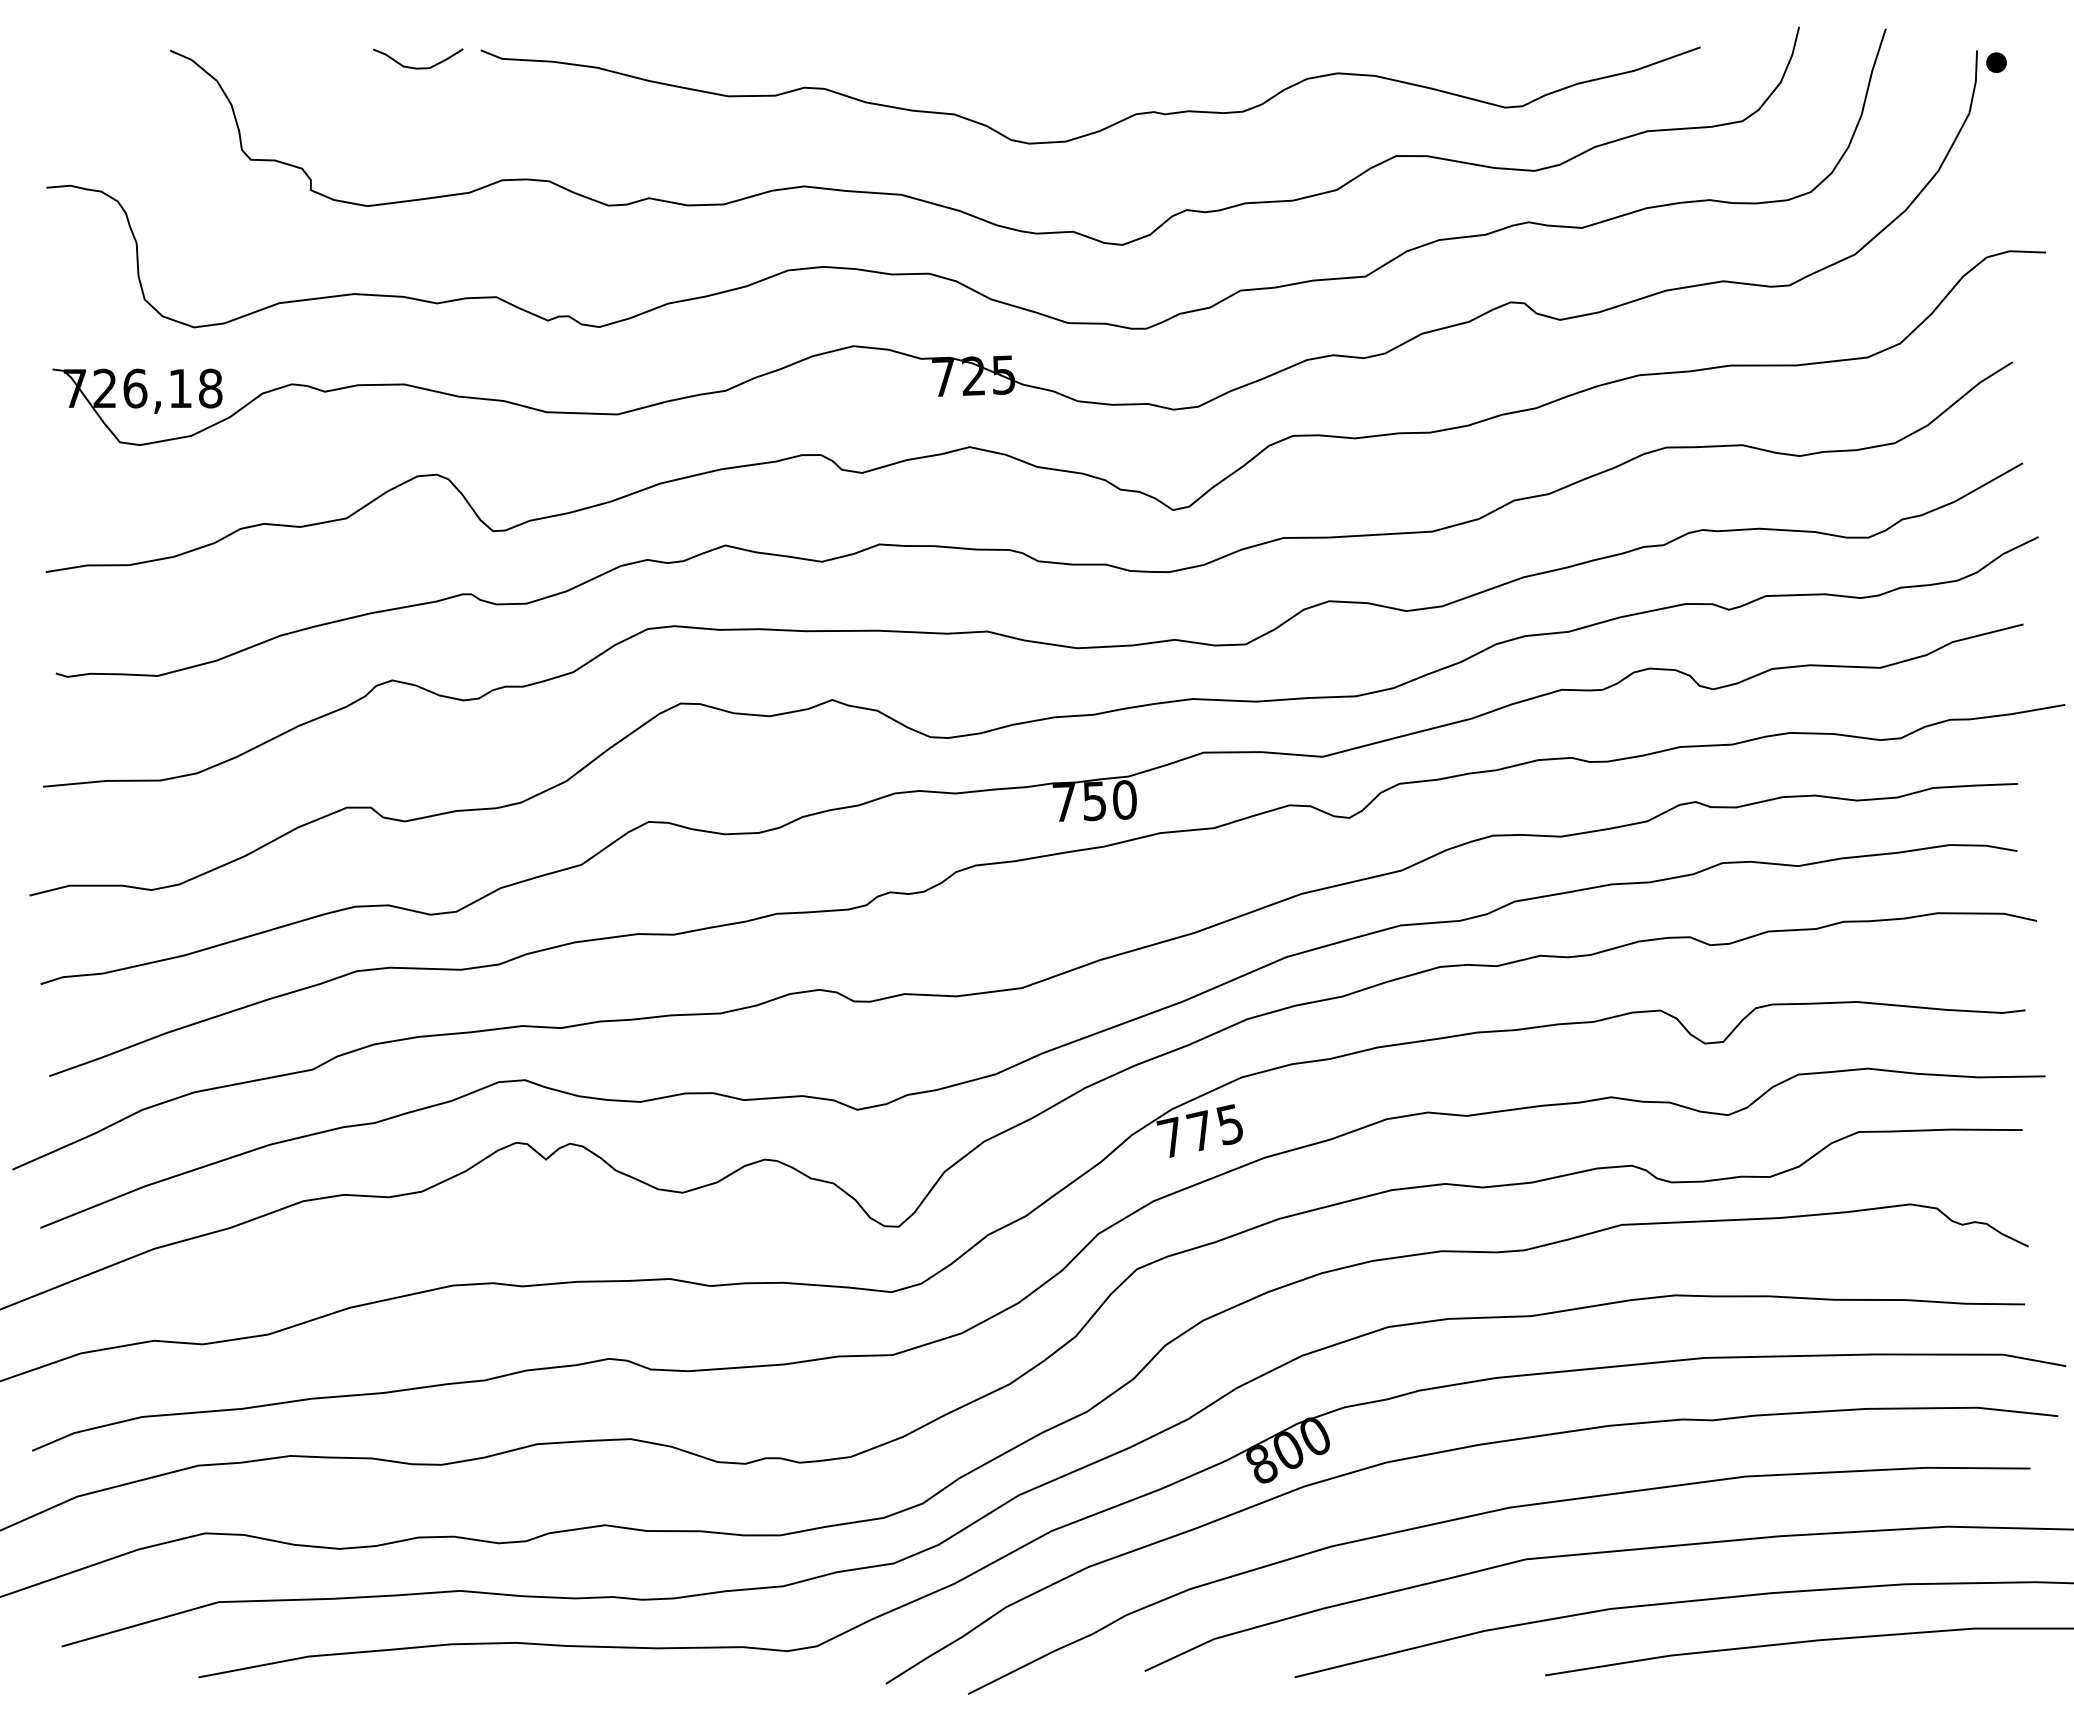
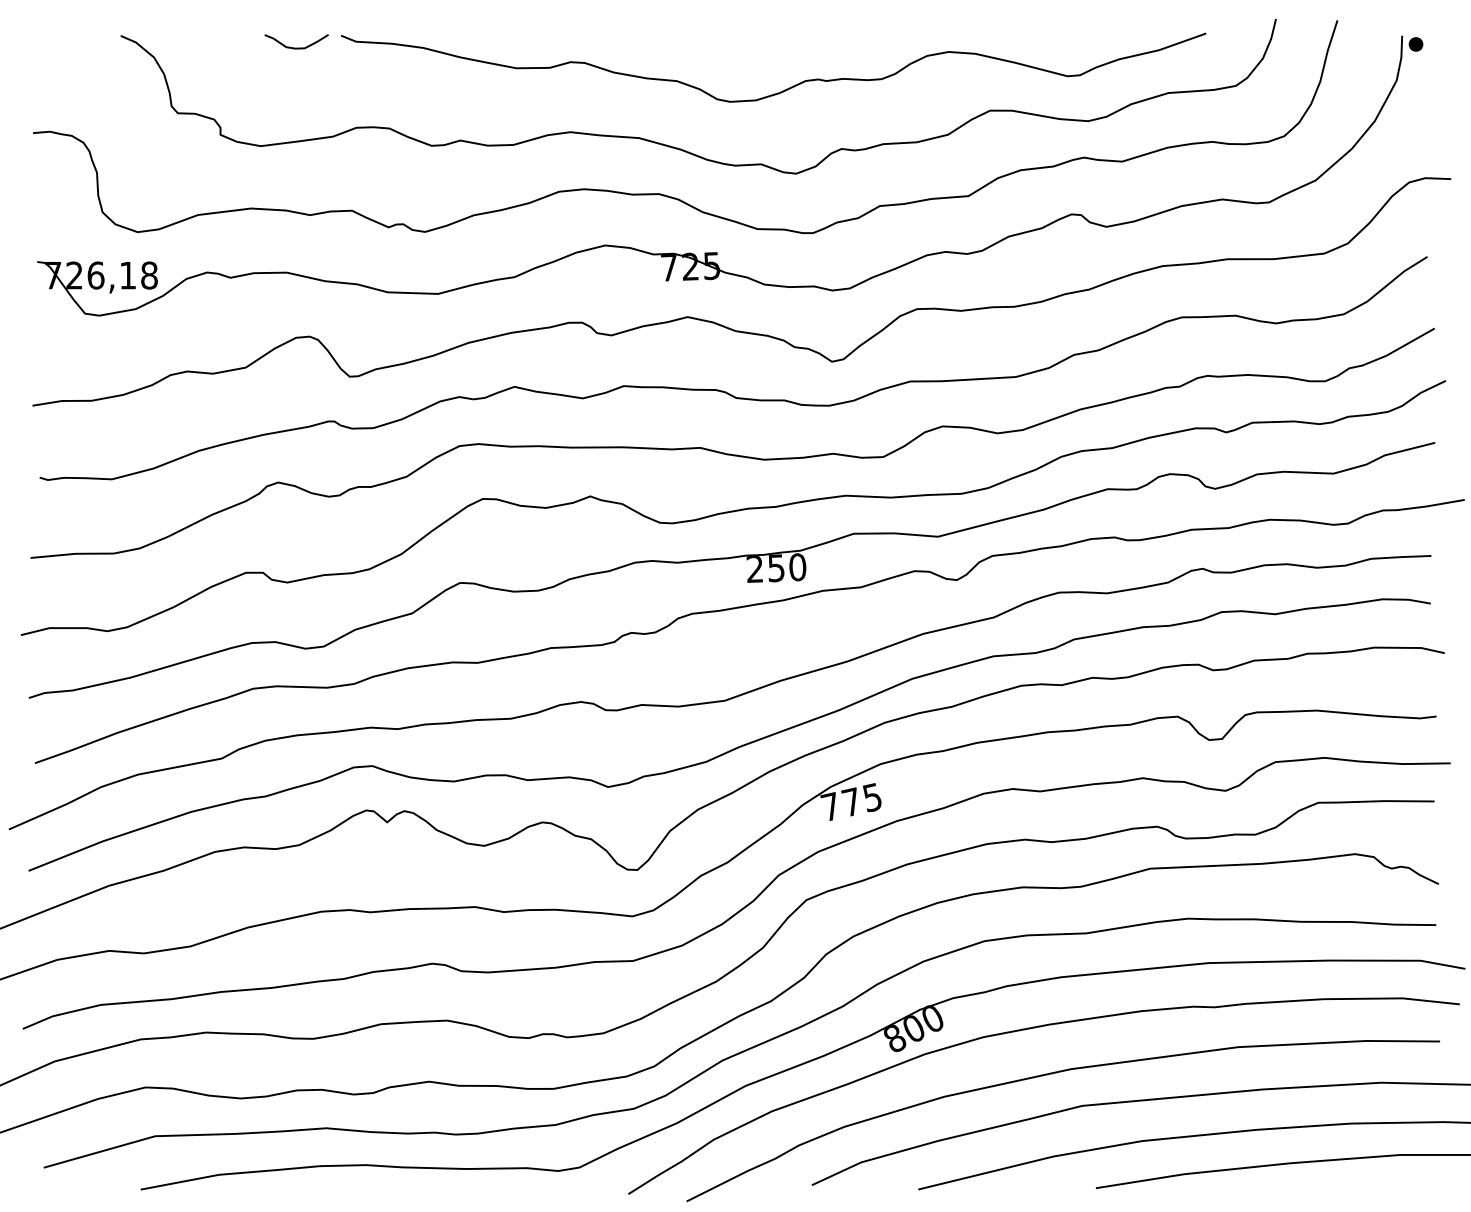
text: (1063, 803) -> (754, 569), 750 -> 250

